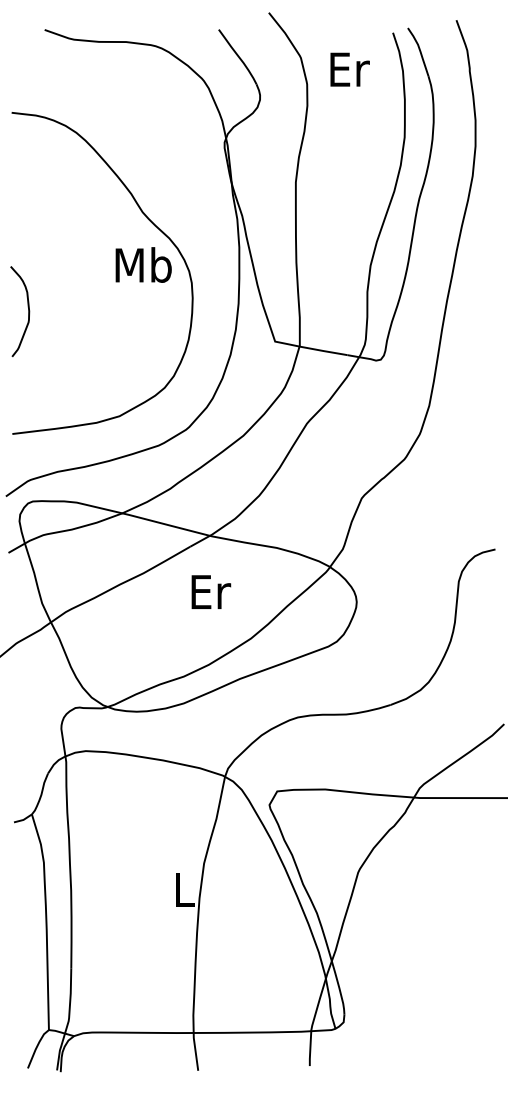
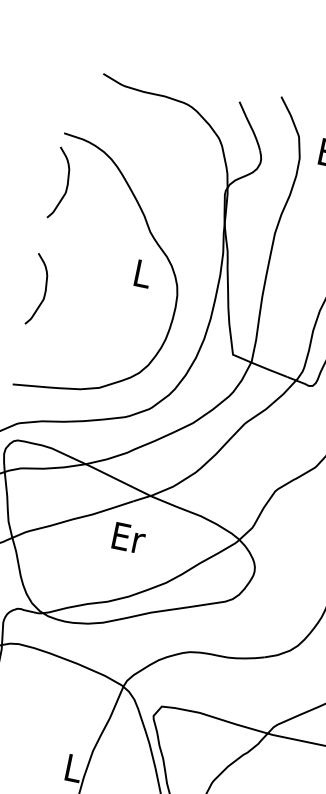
curve: (28, 175) -> (67, 184), added
text: (143, 264) -> (142, 273), Mb -> L
text: (211, 591) -> (129, 537), moved

